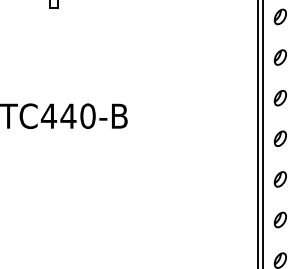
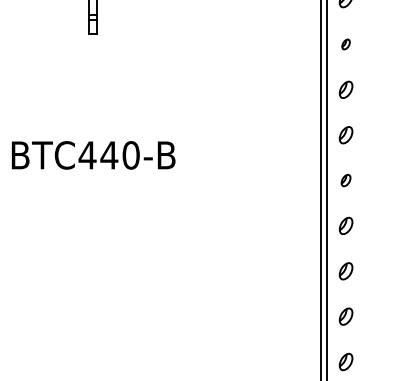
part: (279, 16) -> (345, 44), size x0.6
part: (279, 138) -> (345, 180), size x0.7

